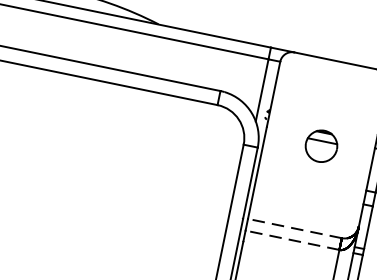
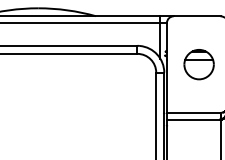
part: (320, 145) -> (198, 64), size x1.67
line: (294, 227) -> (193, 112), dashed -> solid
line: (292, 240) -> (193, 119), dashed -> solid

